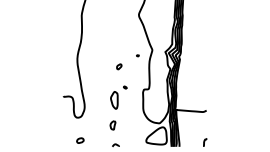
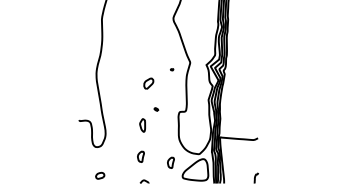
part: (119, 66) -> (148, 83), size x1.6
part: (114, 100) -> (142, 125), size x0.6
part: (136, 130) -> (170, 162), added

